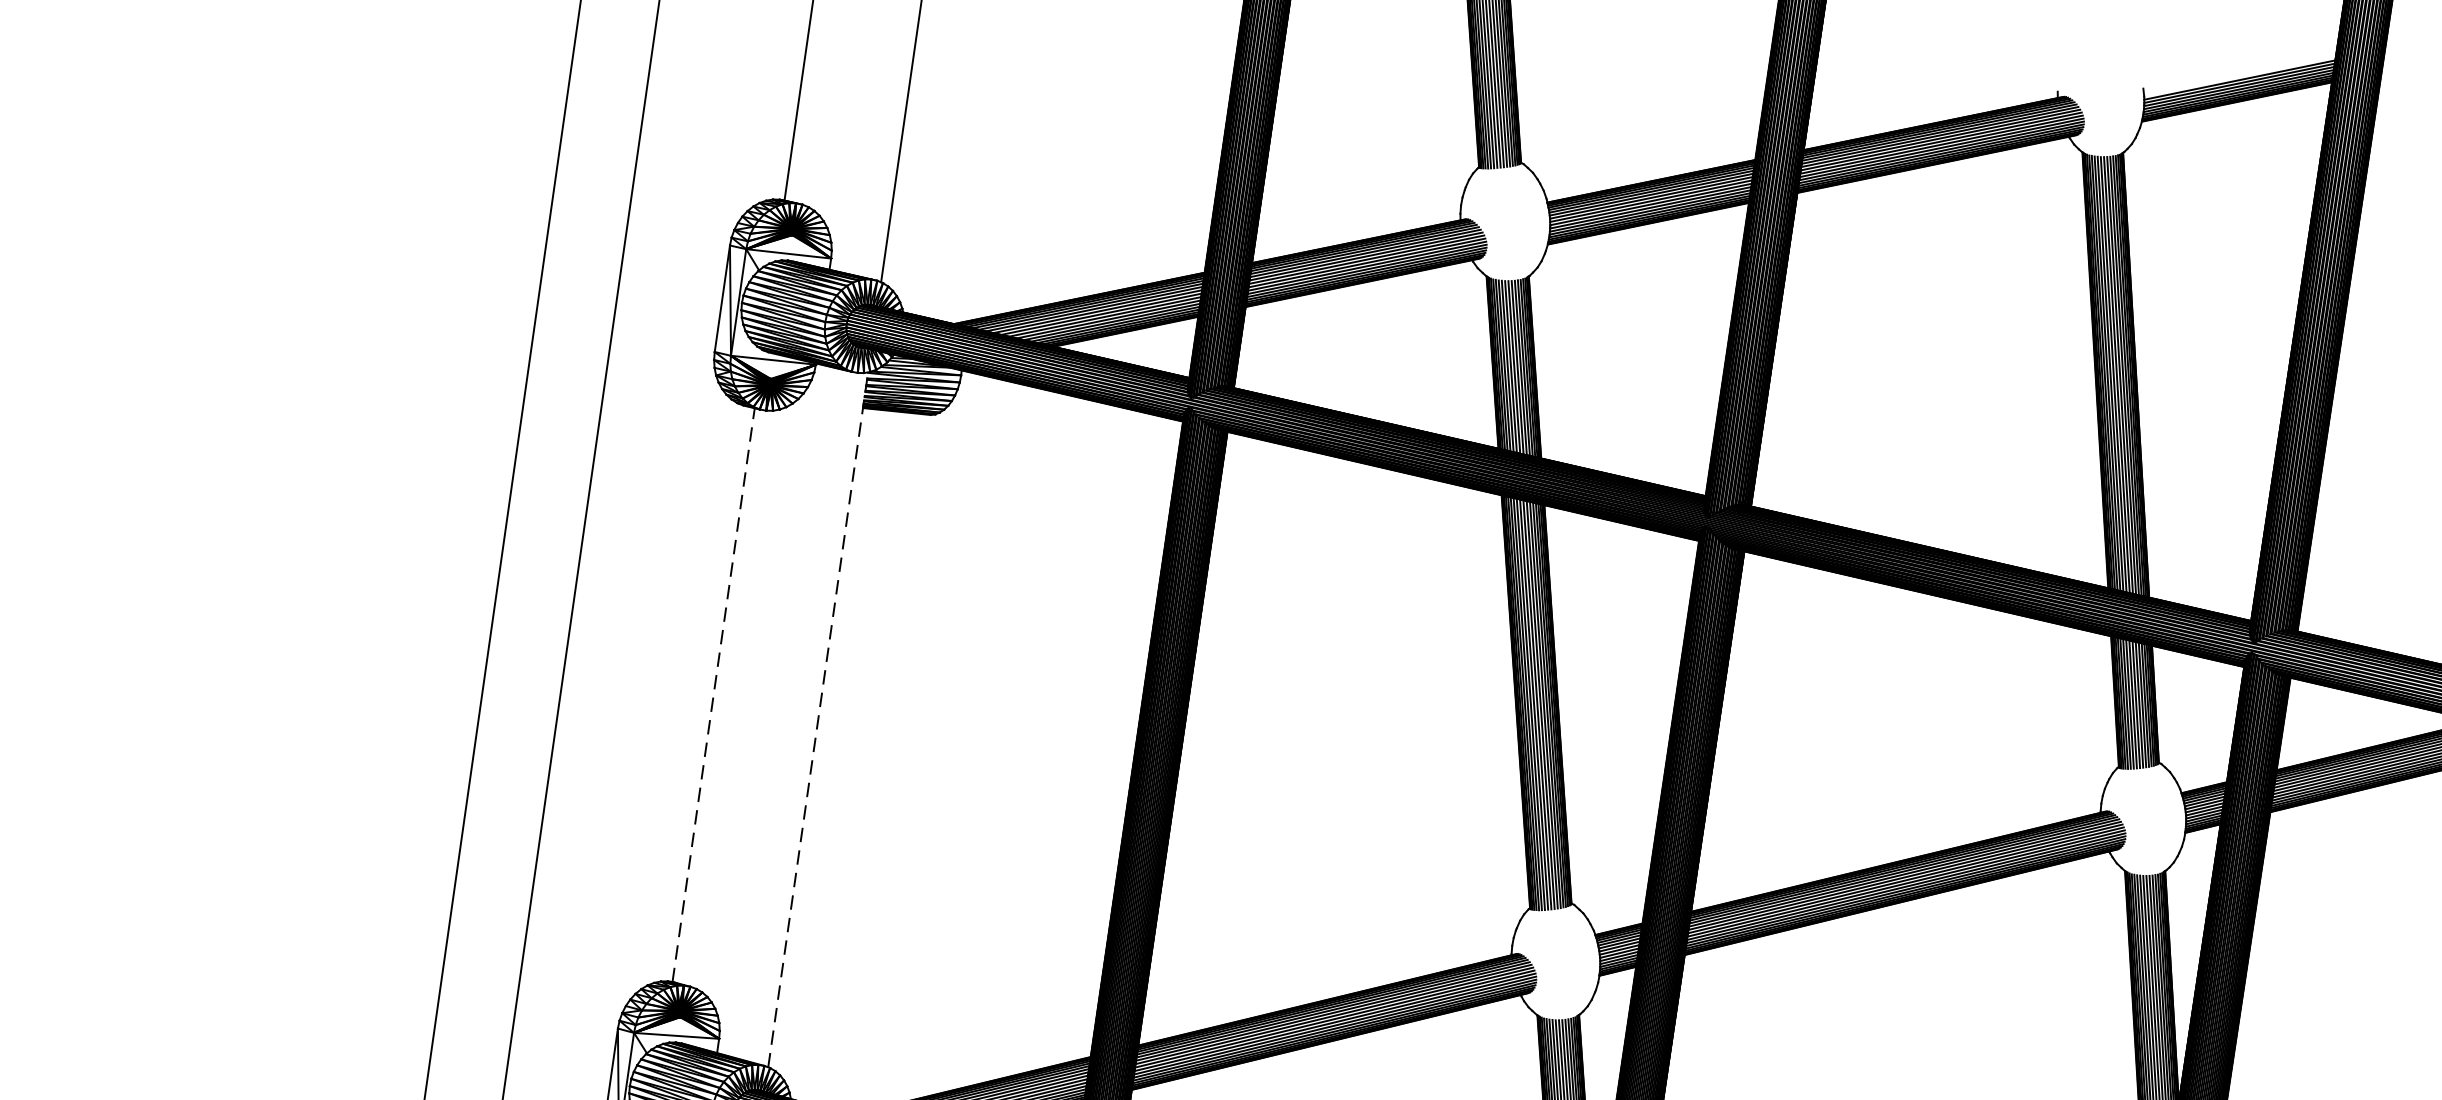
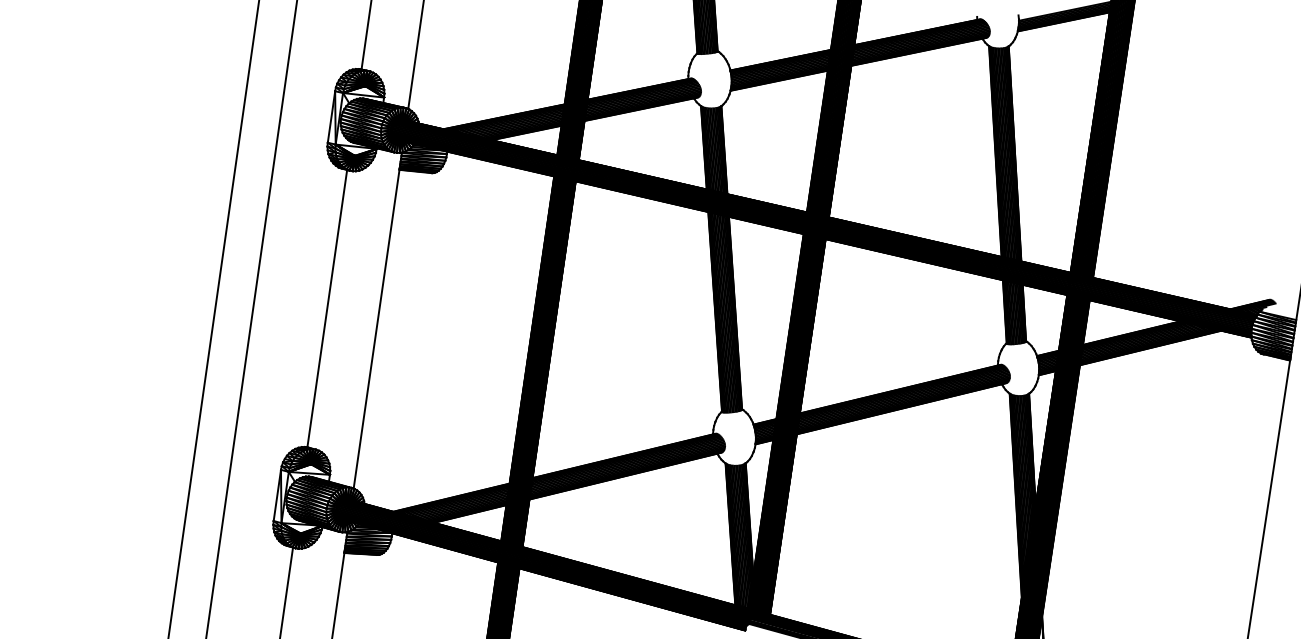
line: (714, 694) -> (327, 308), dashed -> solid
line: (817, 719) -> (377, 320), dashed -> solid

